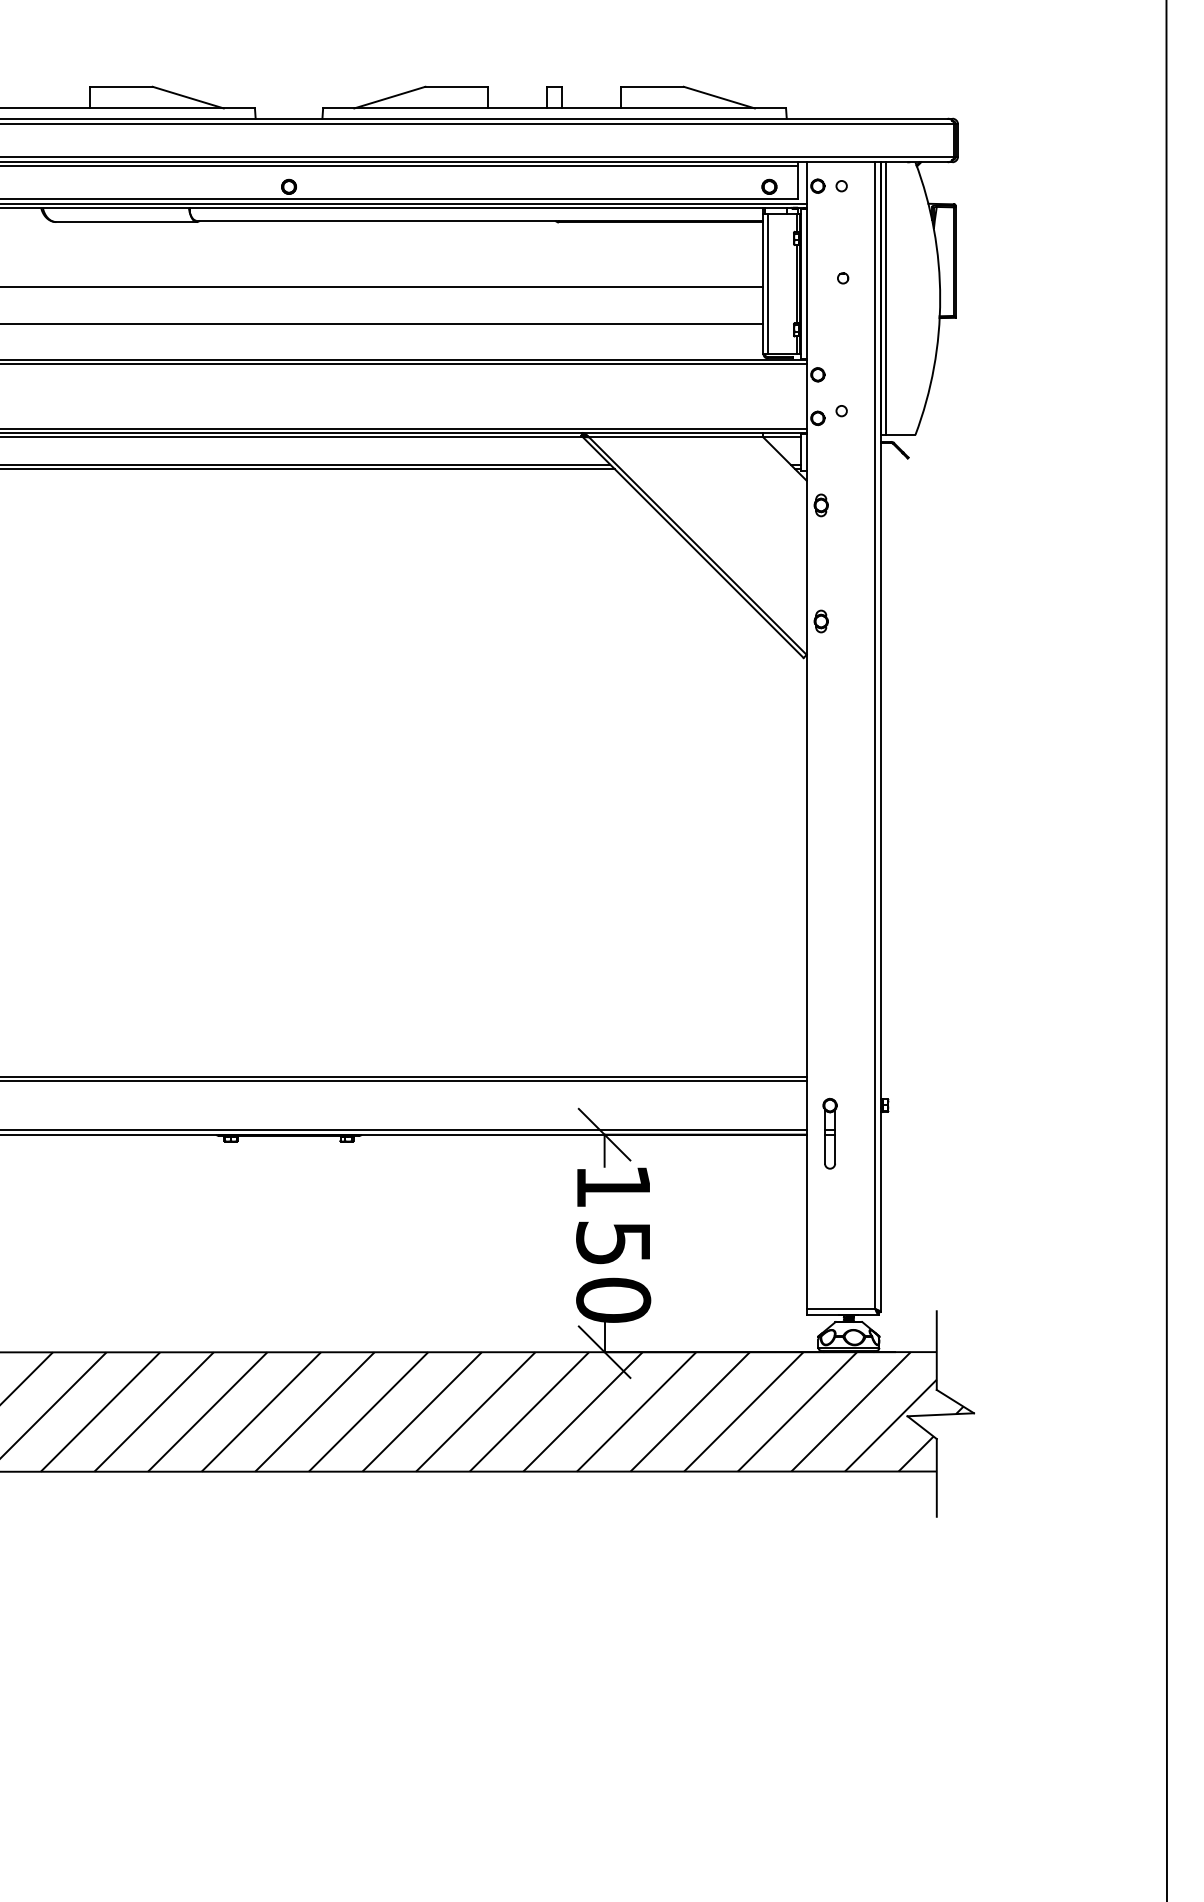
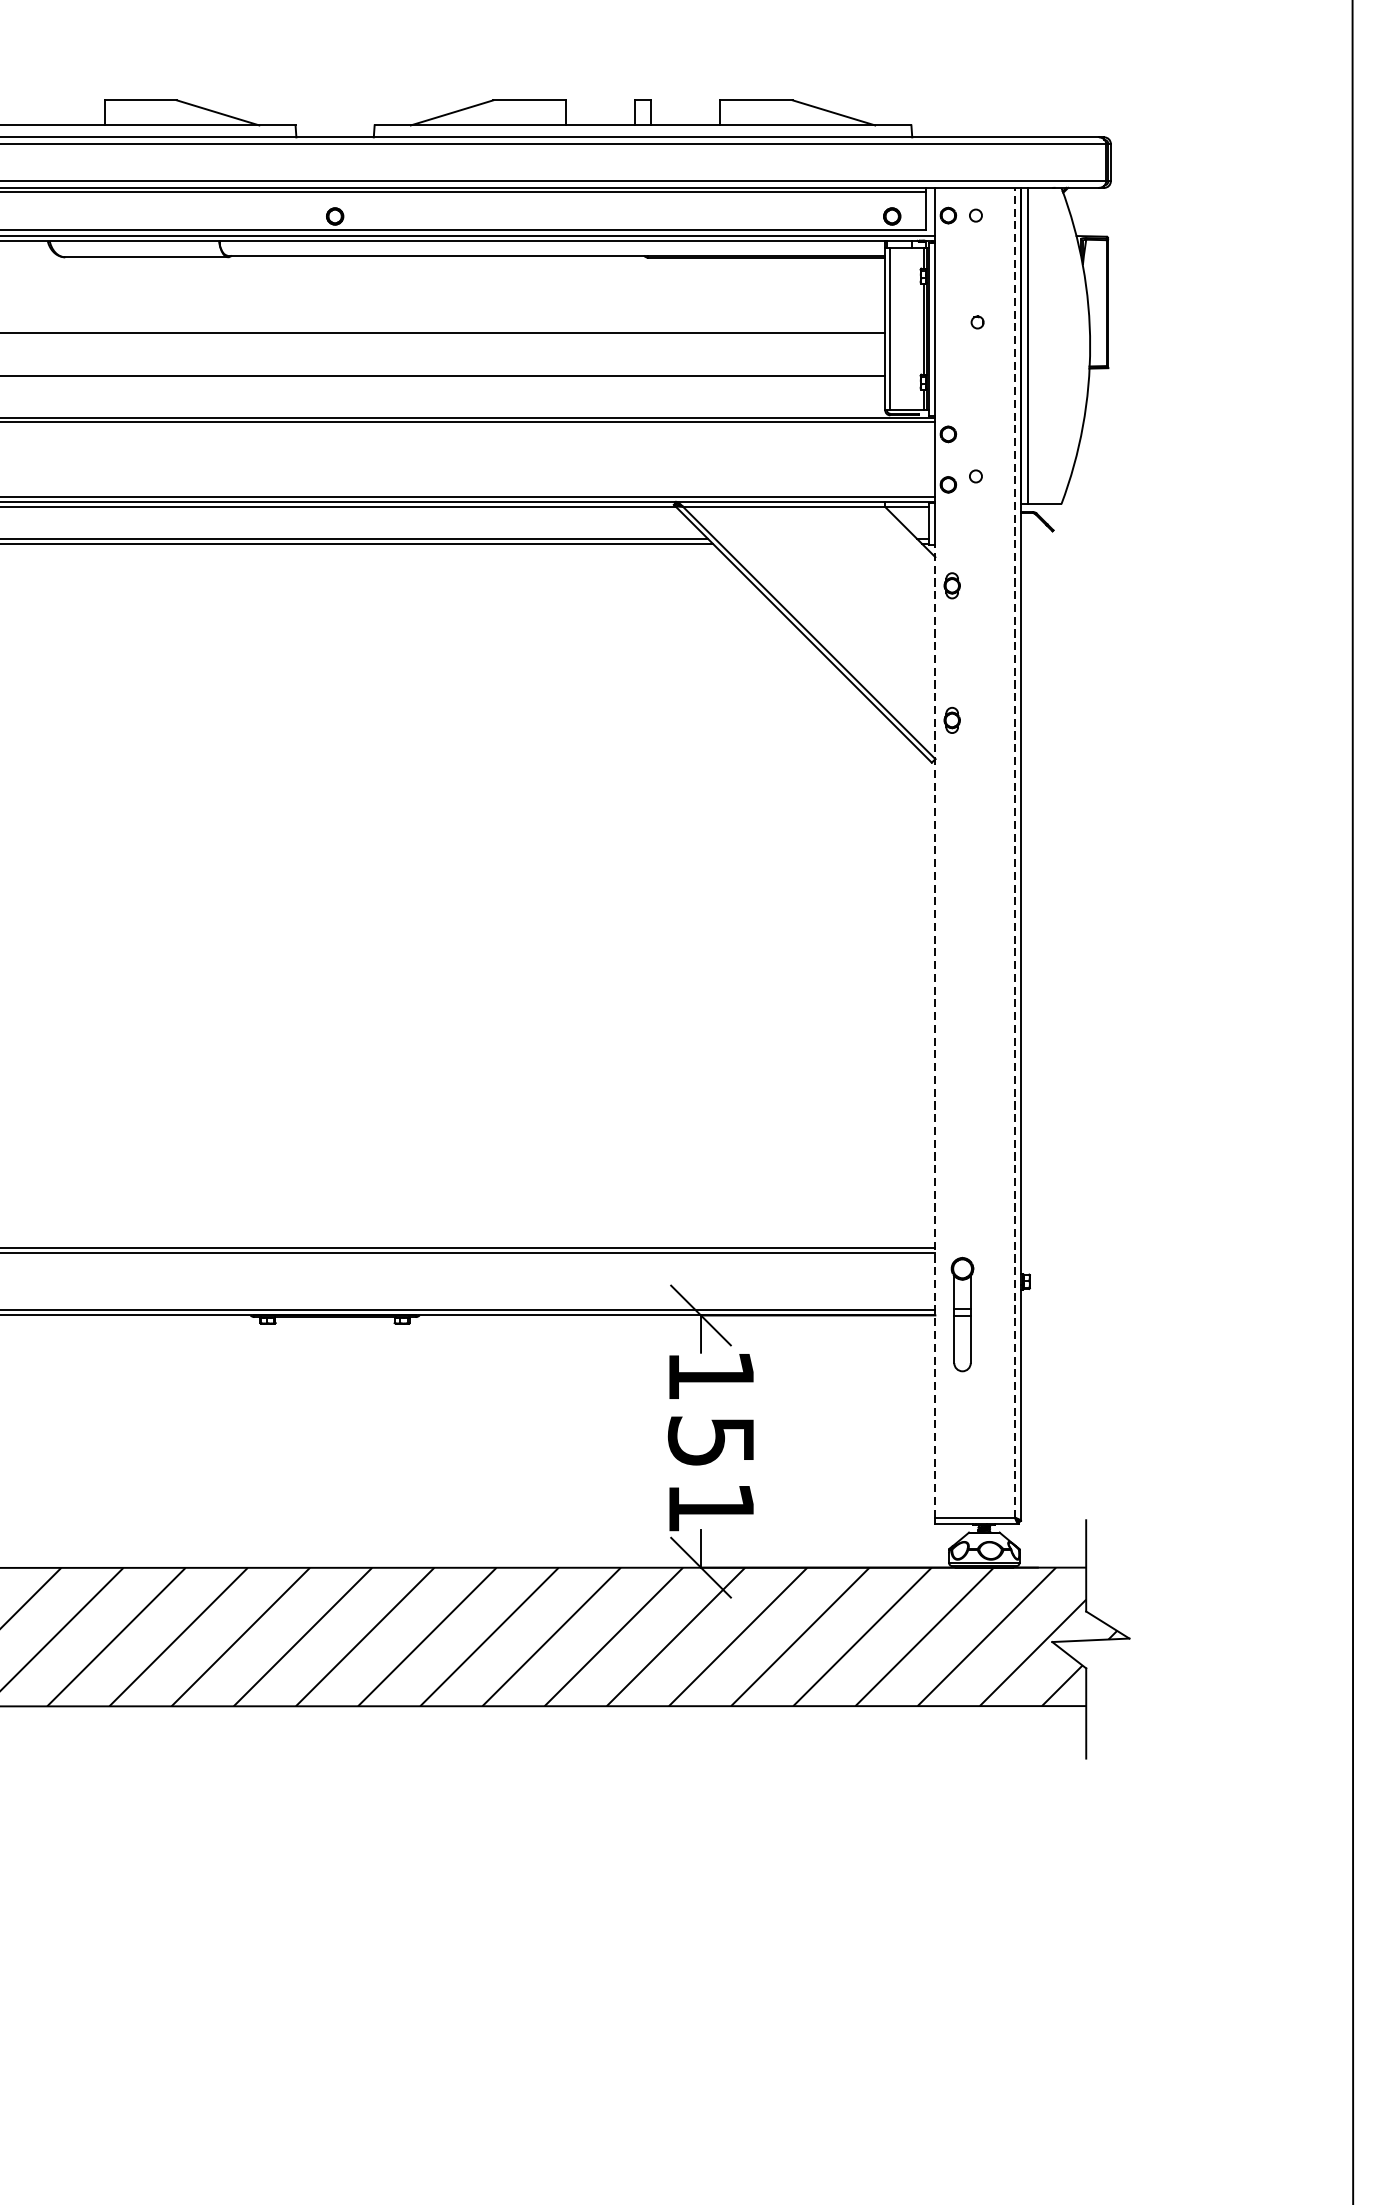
line: (875, 735) -> (1015, 852), solid -> dashed
line: (806, 889) -> (935, 1031), solid -> dashed
part: (829, 1133) -> (961, 1314), size x1.4
text: (613, 1299) -> (711, 1506), 150 -> 151

